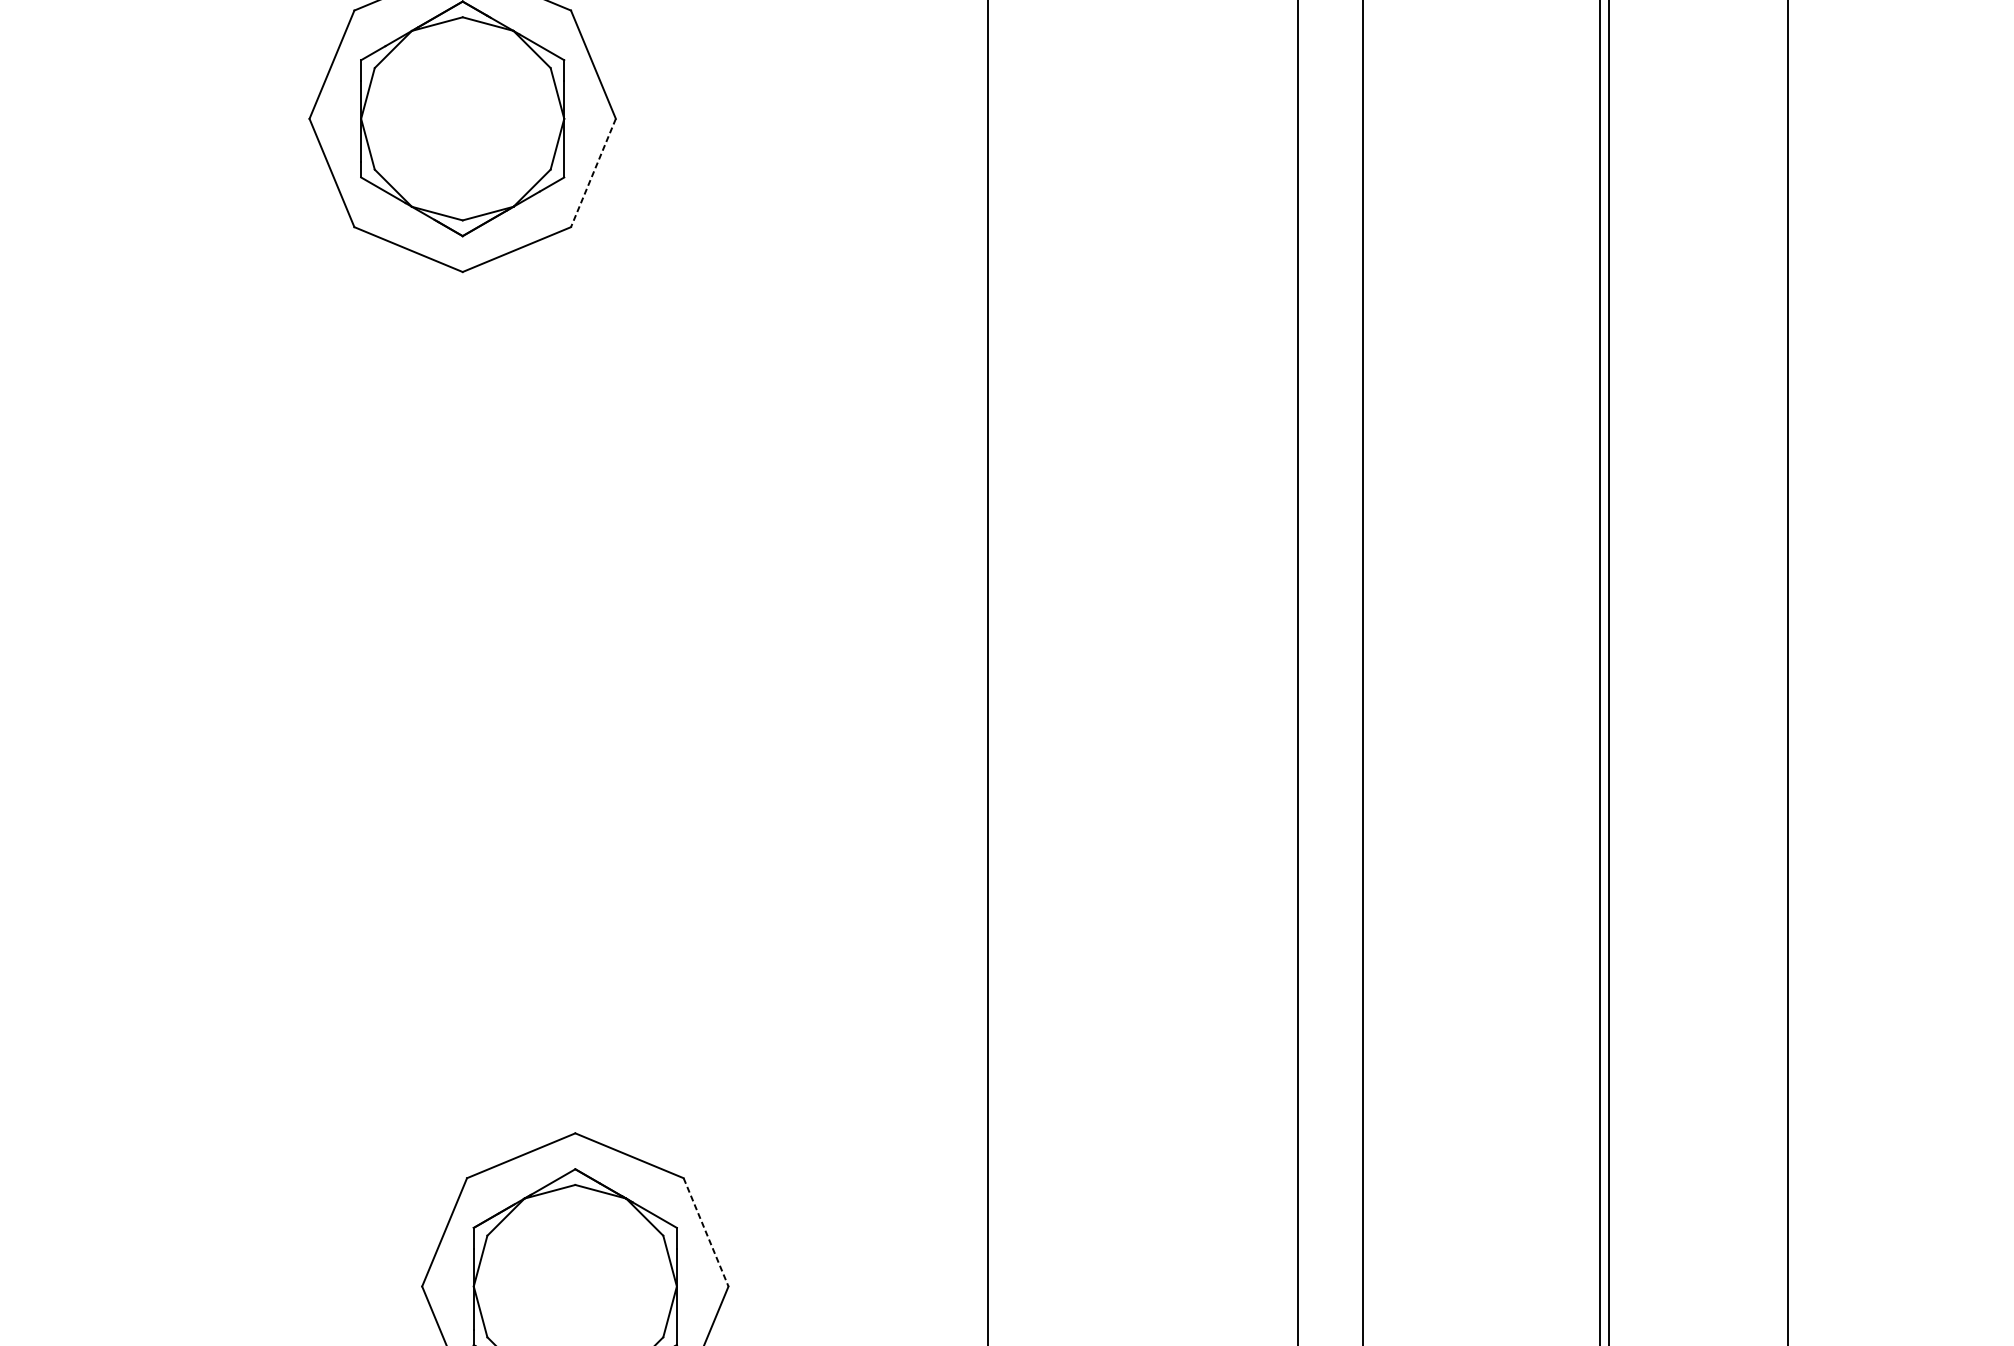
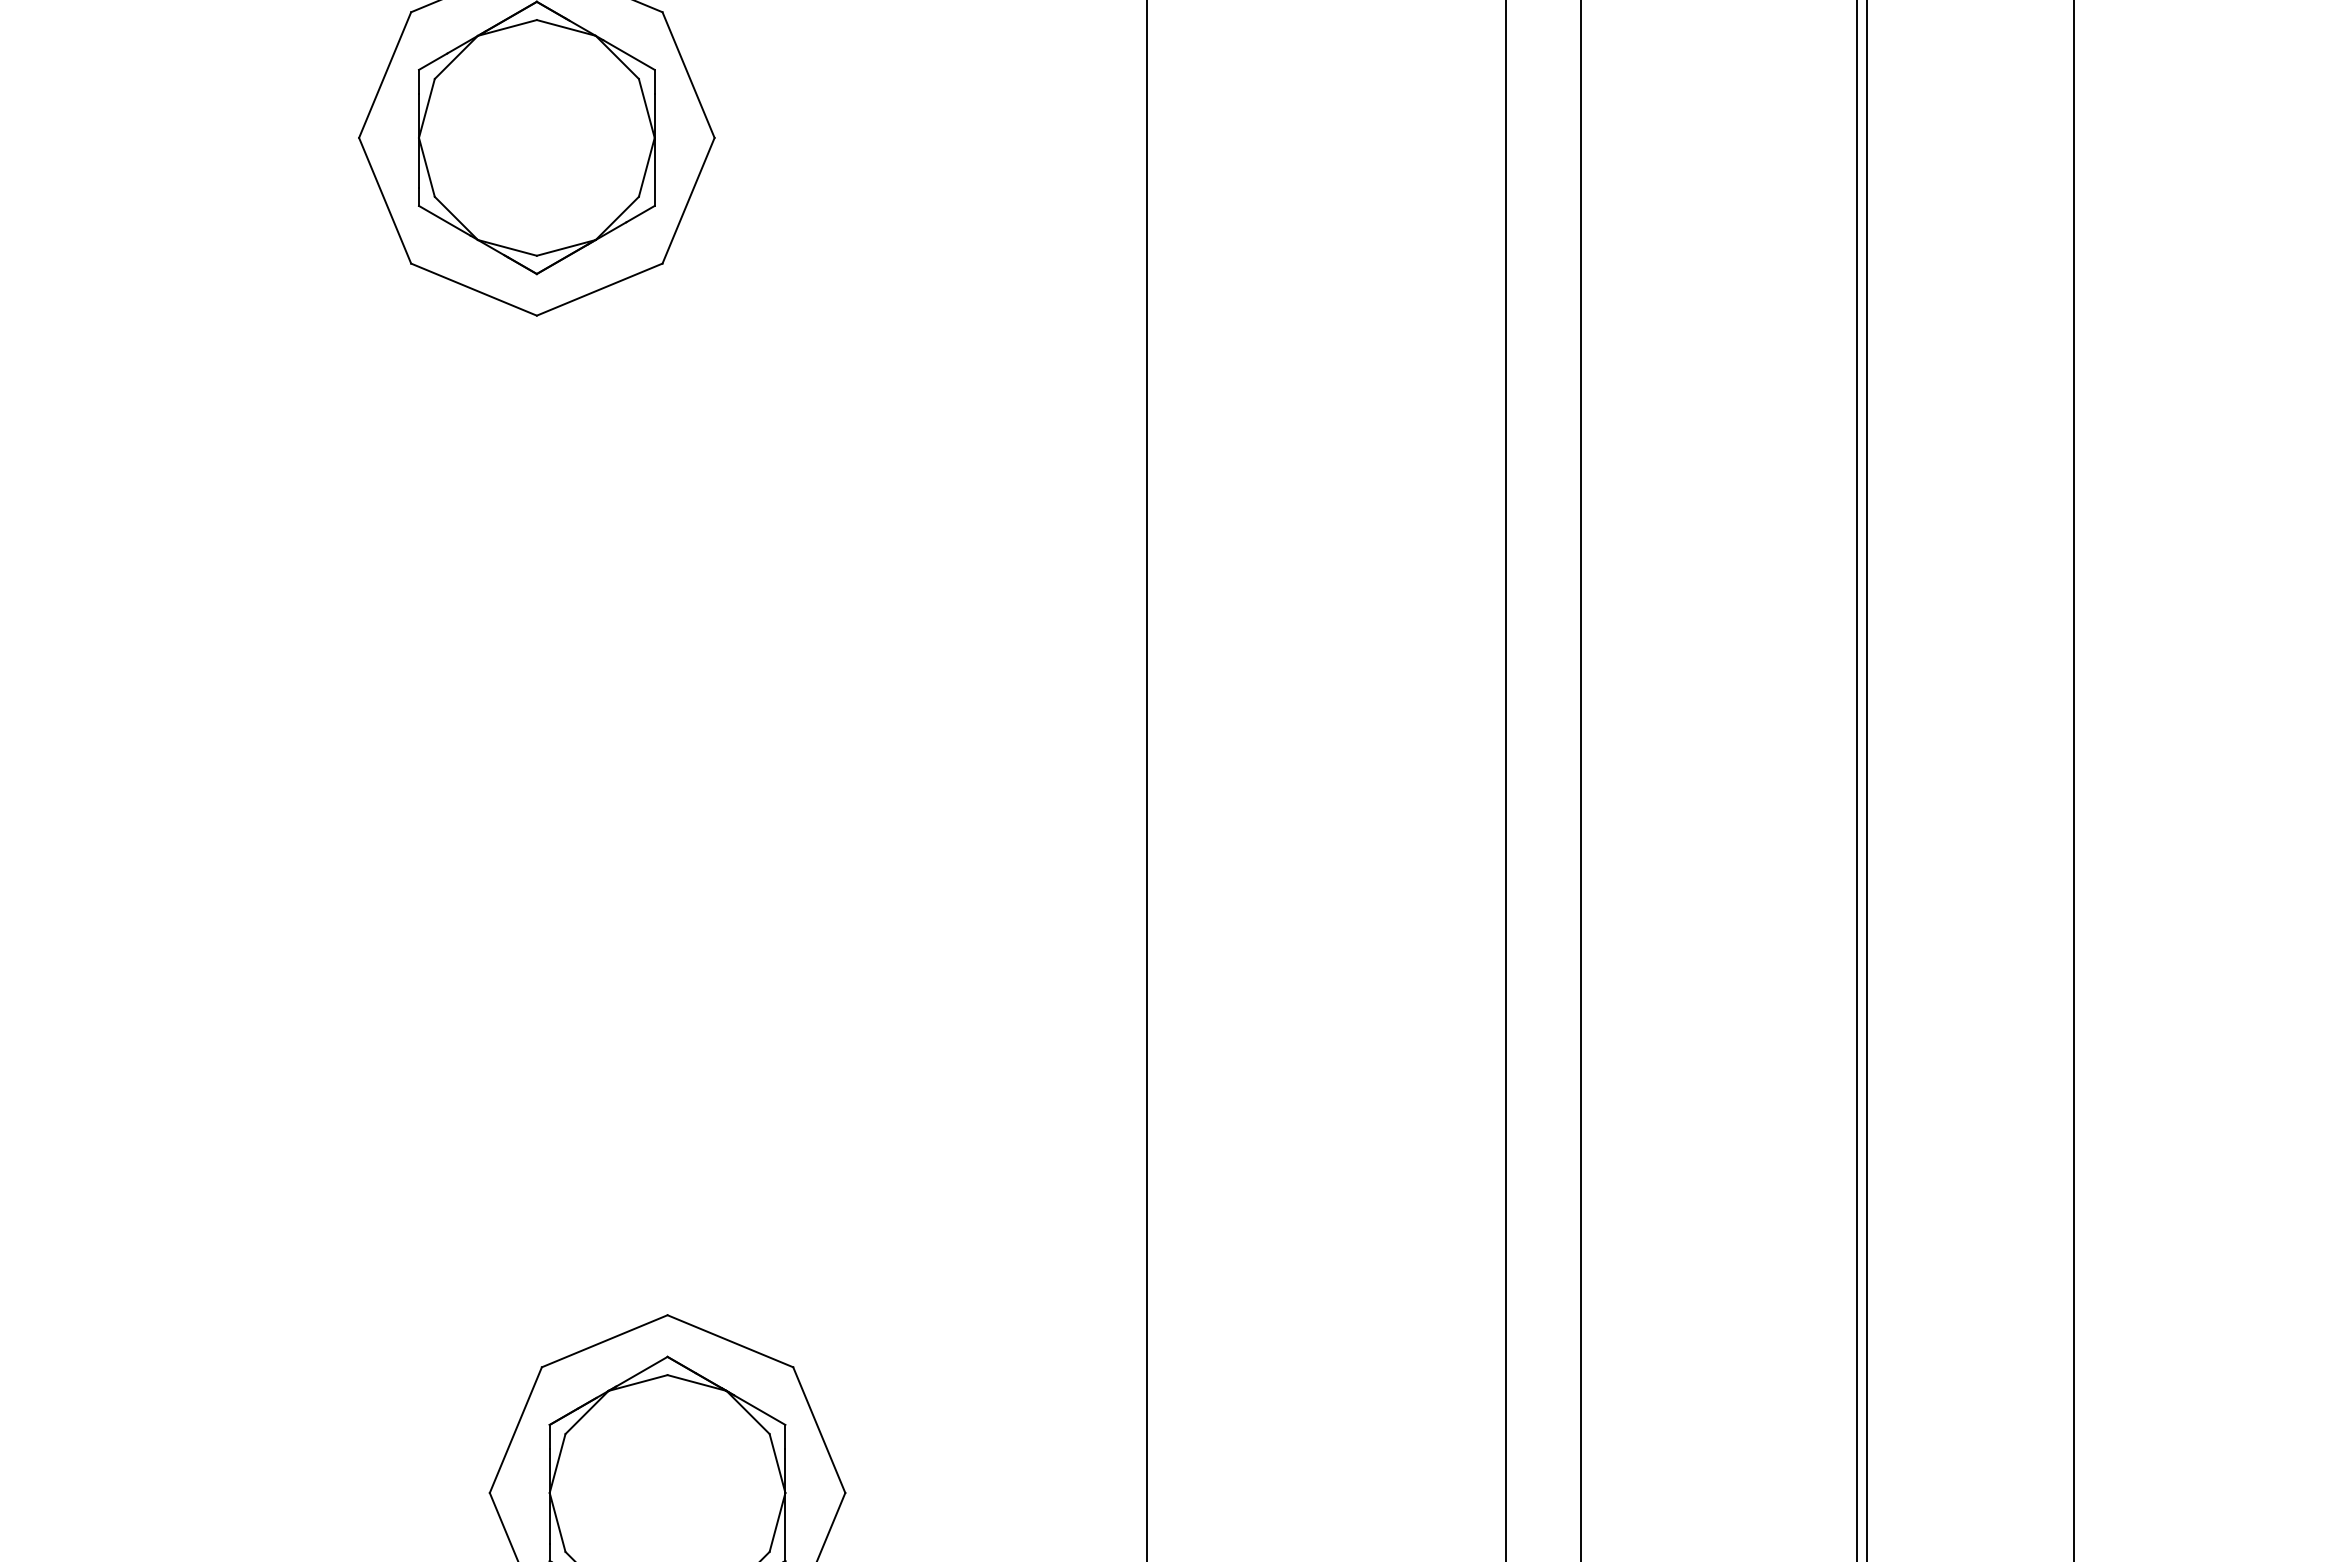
line: (593, 173) -> (688, 201), dashed -> solid
line: (706, 1232) -> (819, 1430), dashed -> solid

